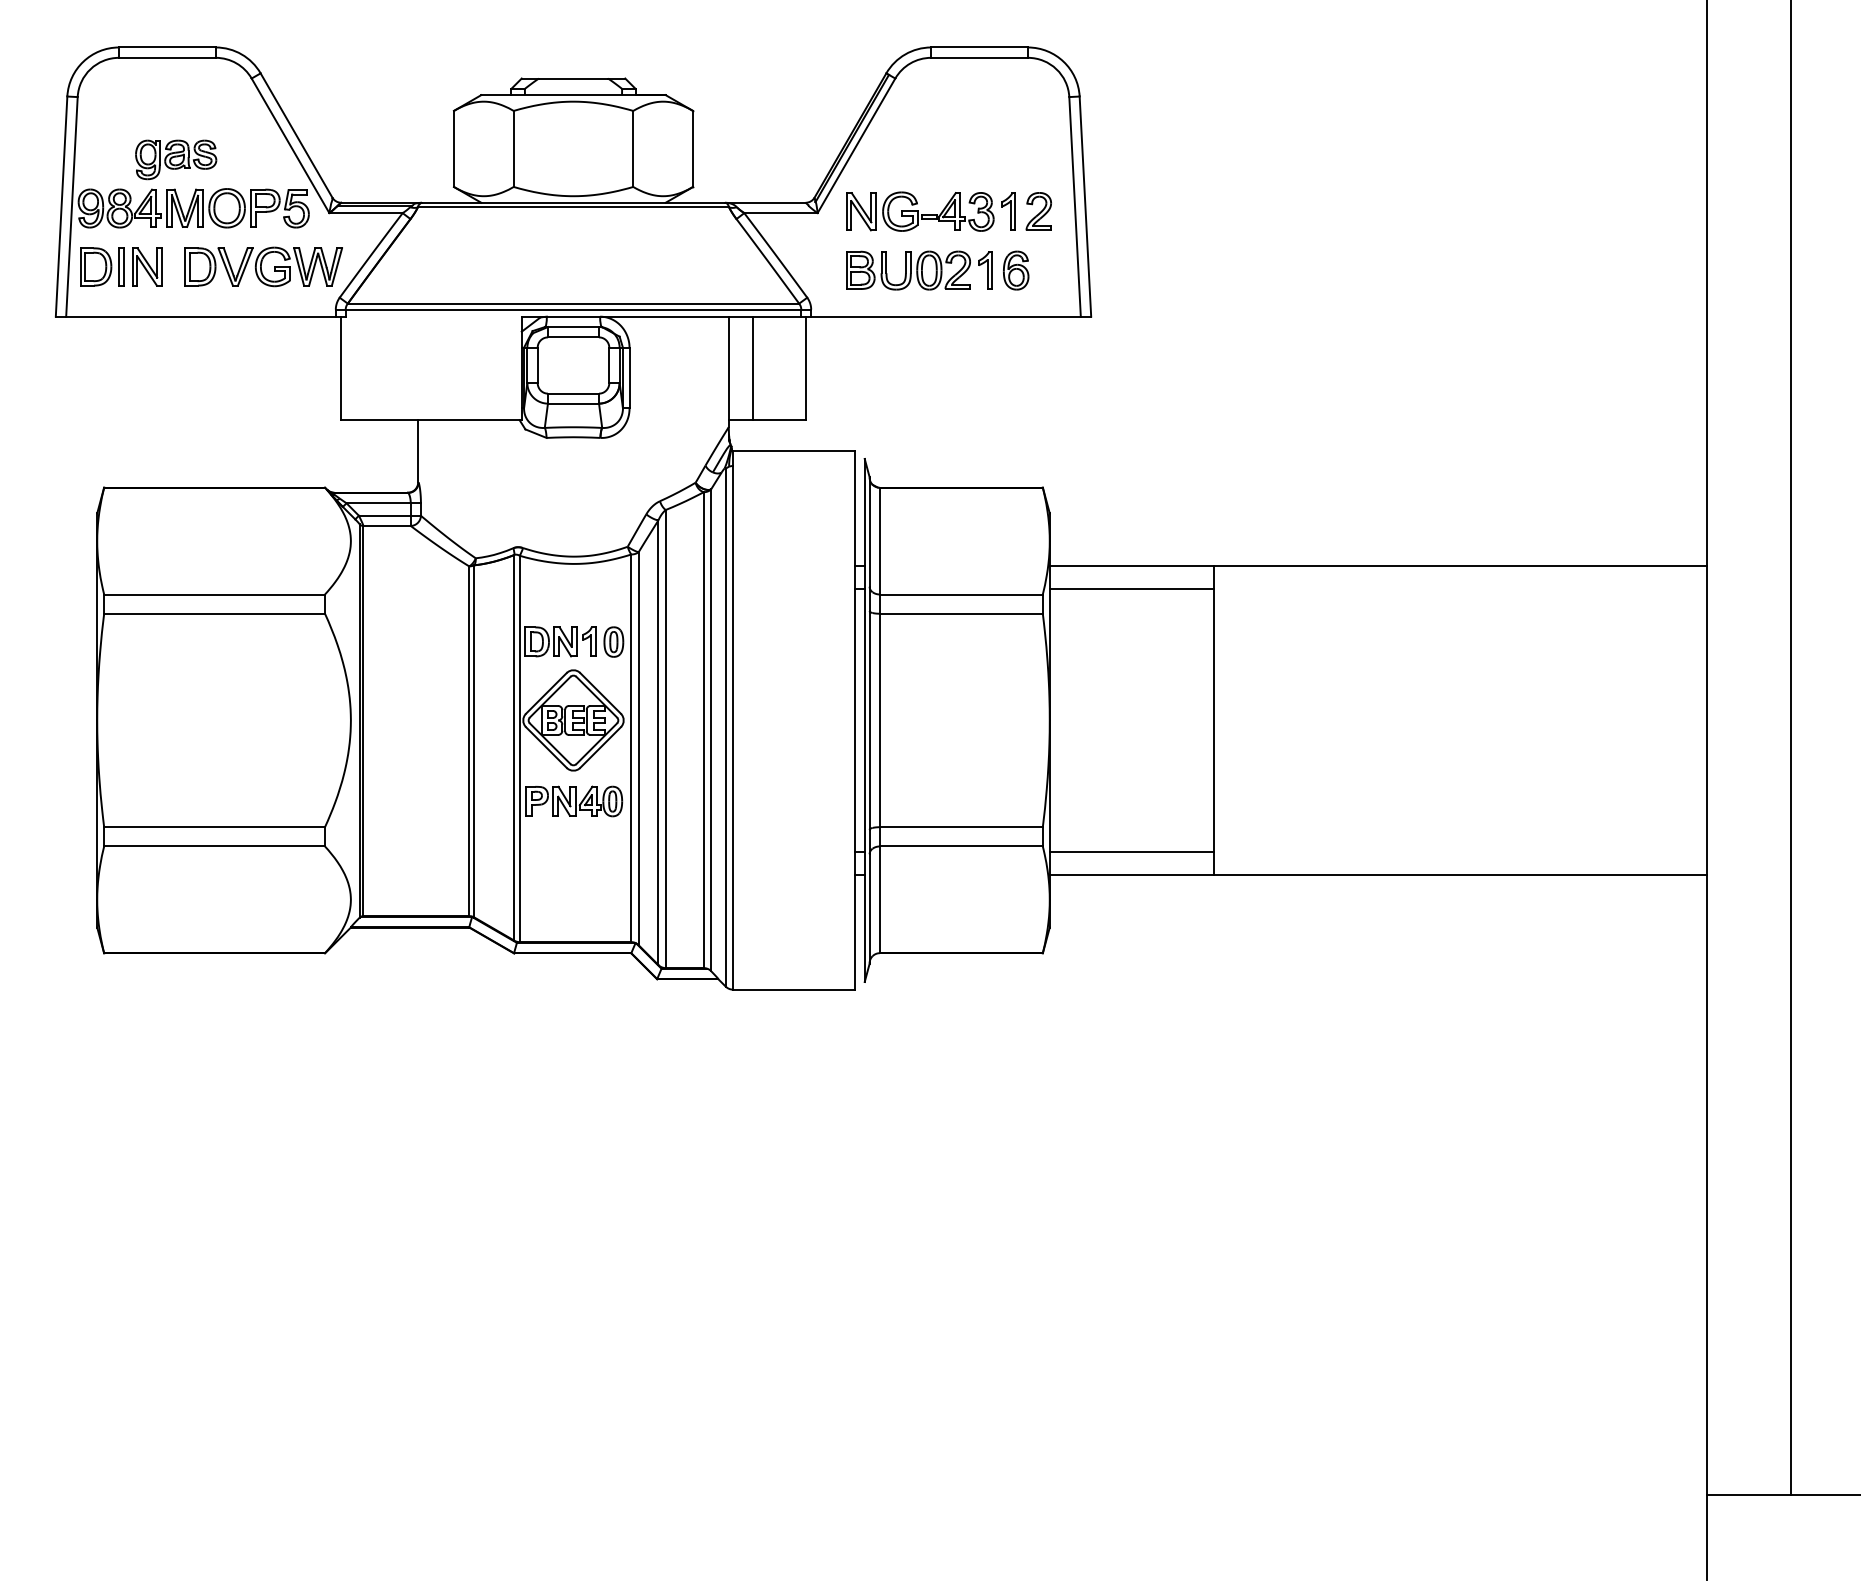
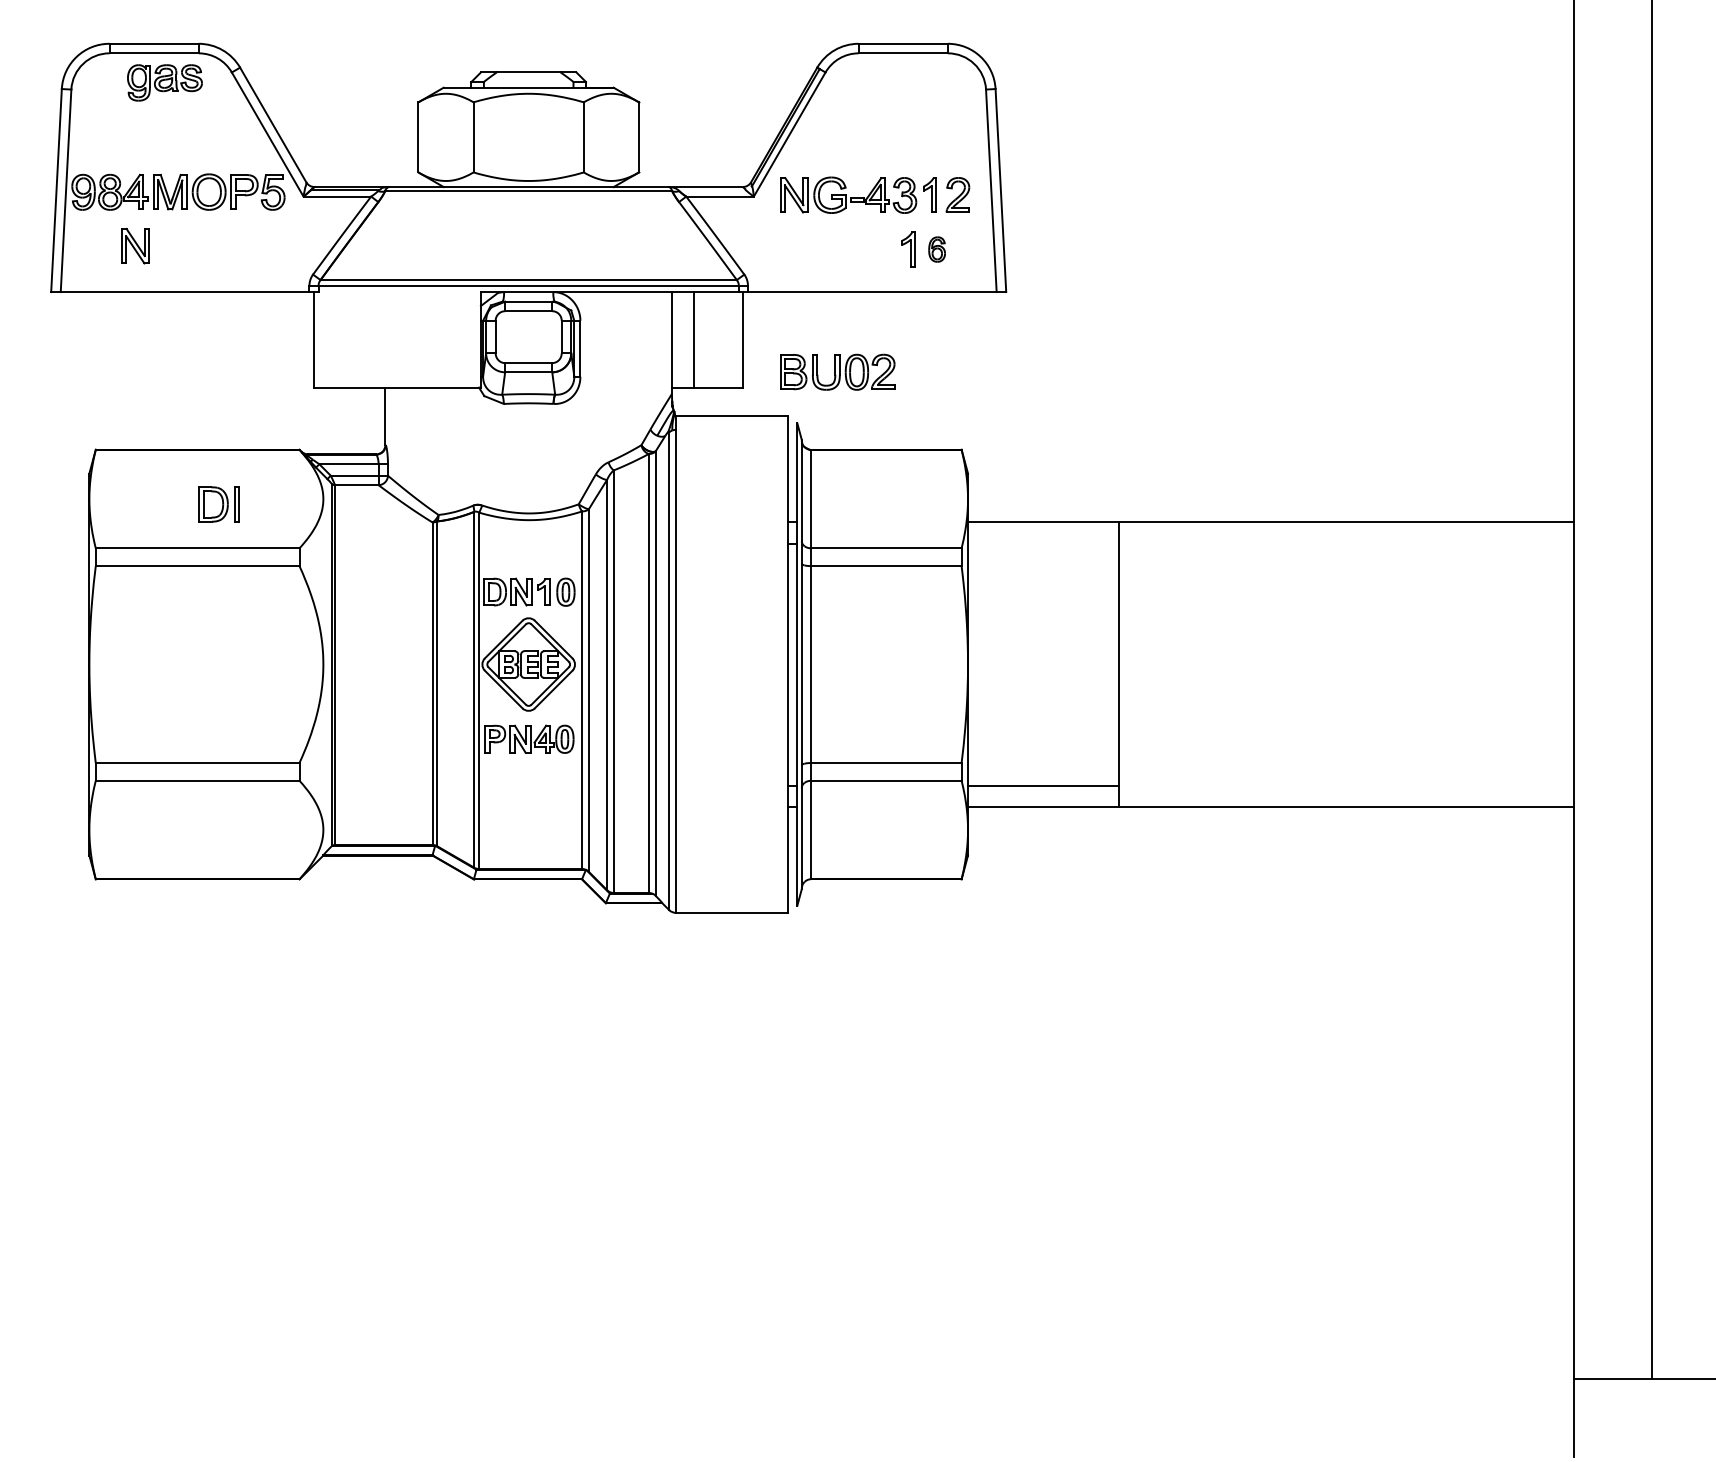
part: (176, 159) -> (165, 82), moved
part: (102, 266) -> (219, 504), moved
part: (263, 266) -> (242, 245), removed
part: (908, 270) -> (837, 372), moved
part: (1016, 270) -> (937, 249), size x0.7
line: (1131, 589) -> (1043, 543), removed

